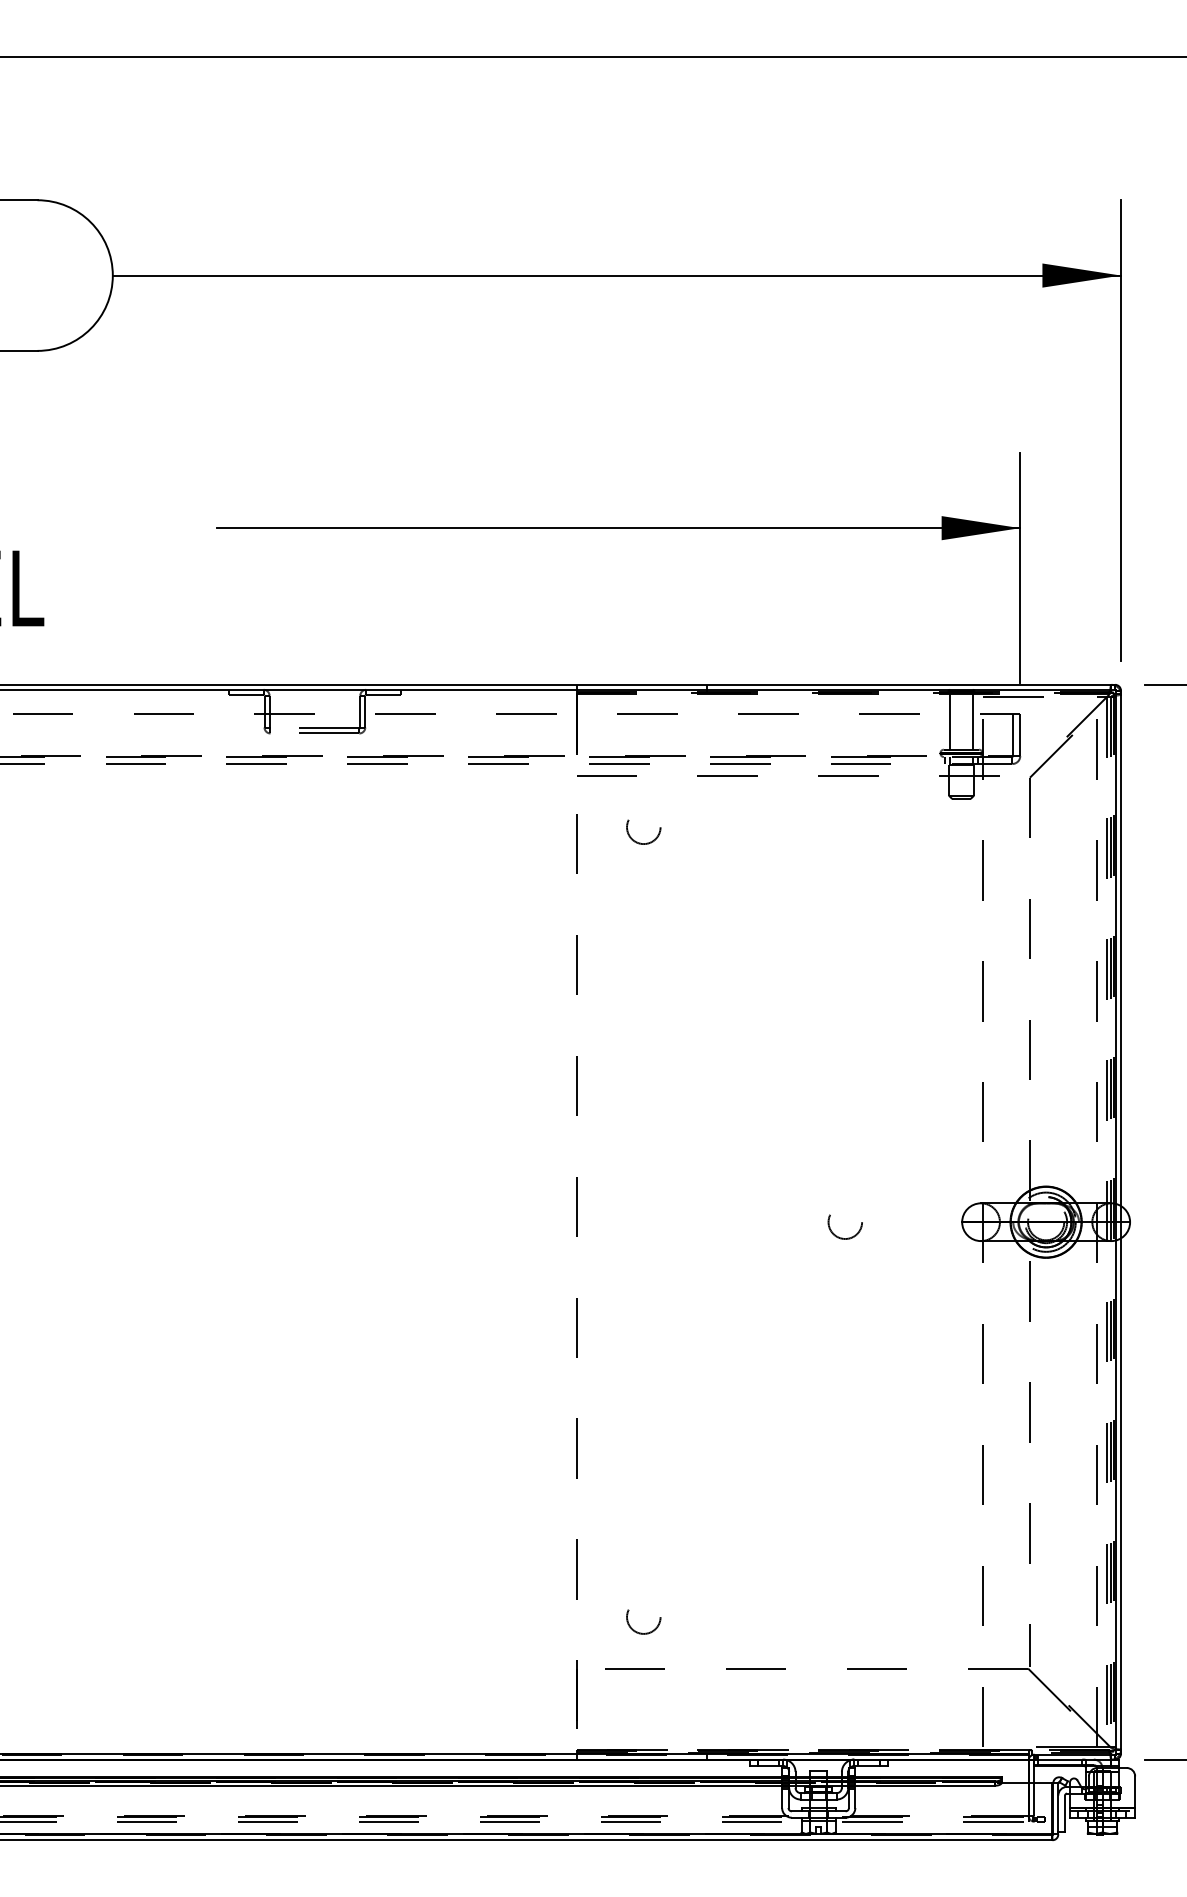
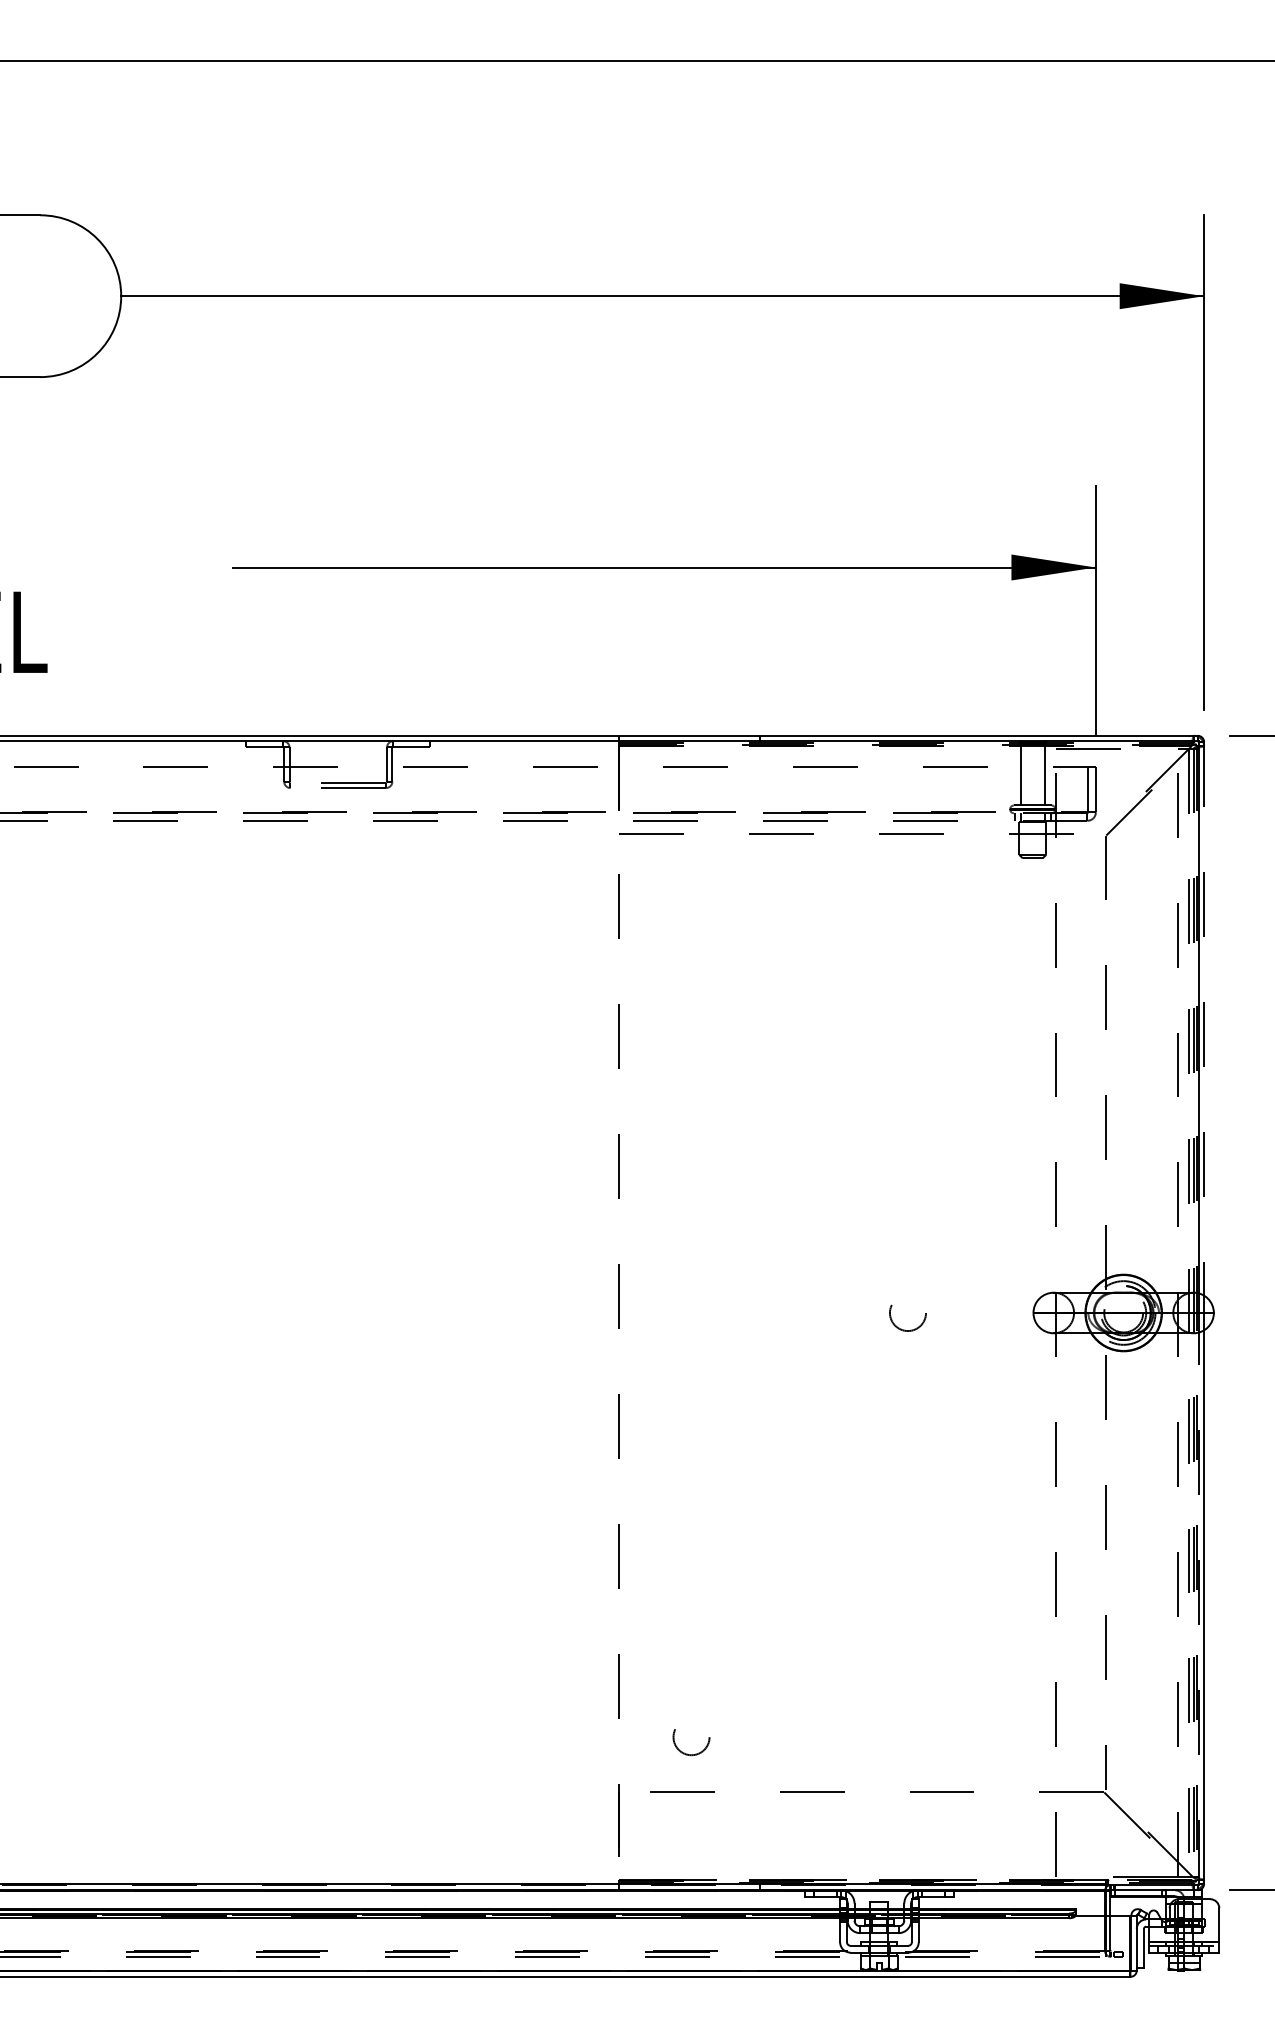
circle: (643, 831) -> (691, 893), removed
line: (1121, 948) -> (1204, 1018), solid -> dashed
line: (1115, 1497) -> (1198, 1608), solid -> dashed

